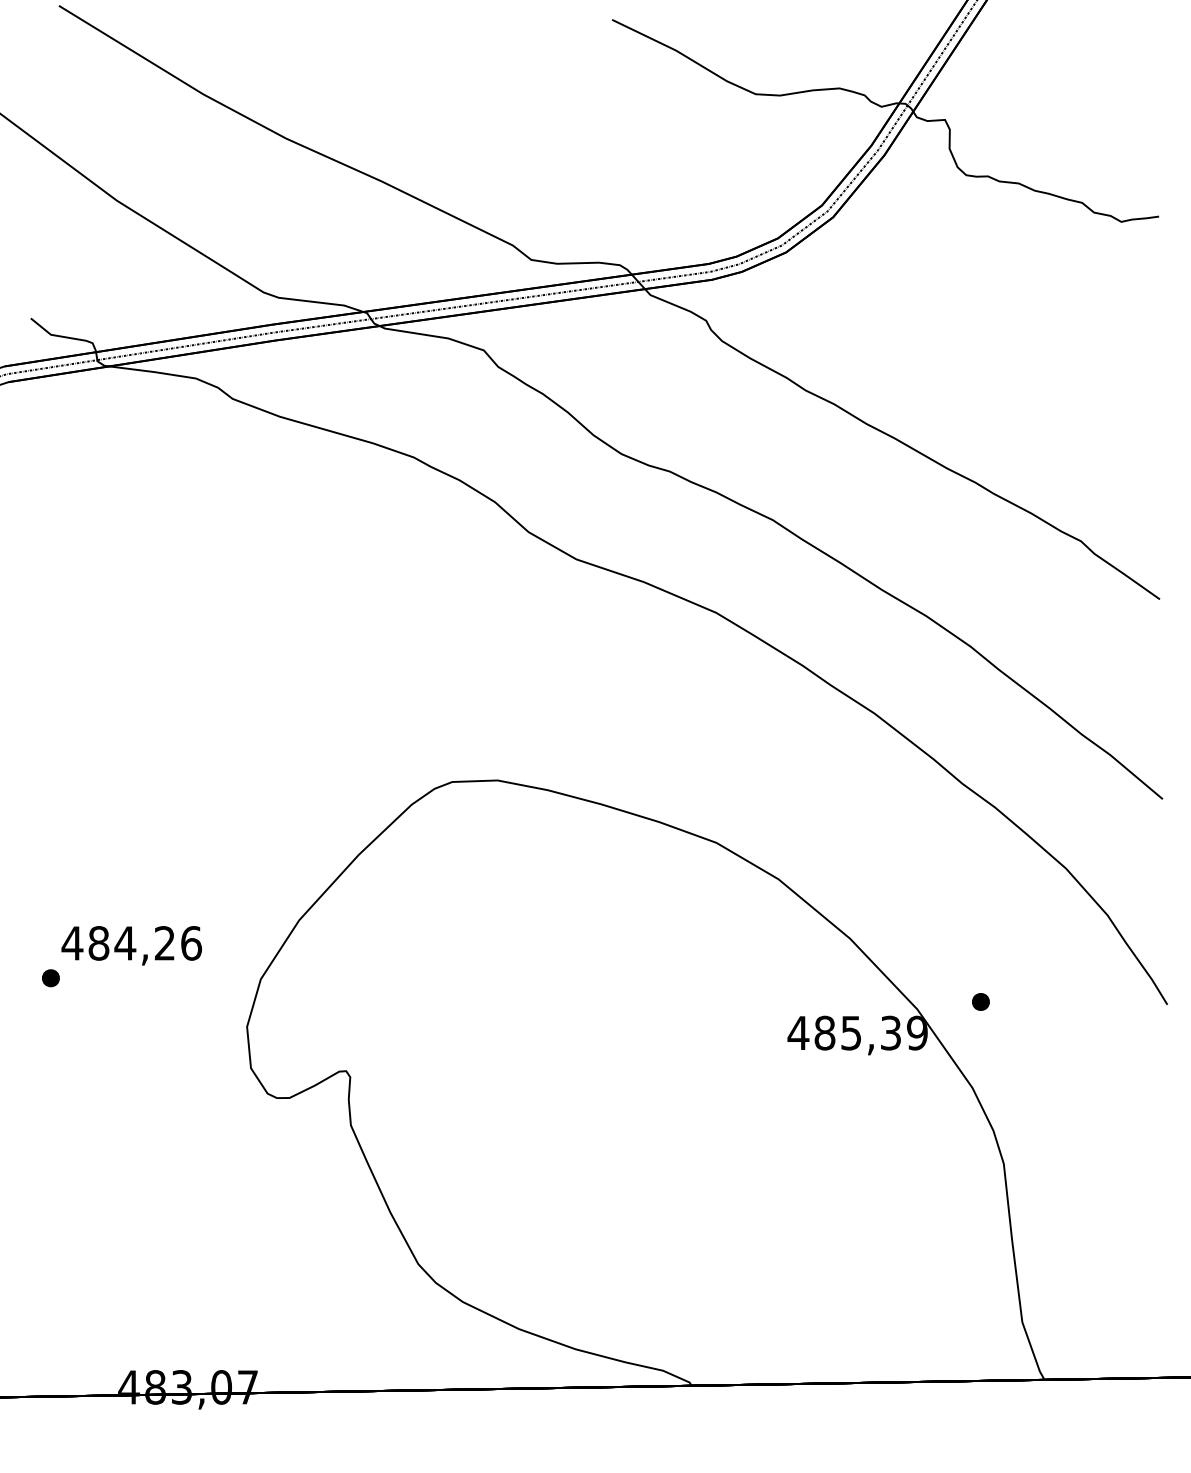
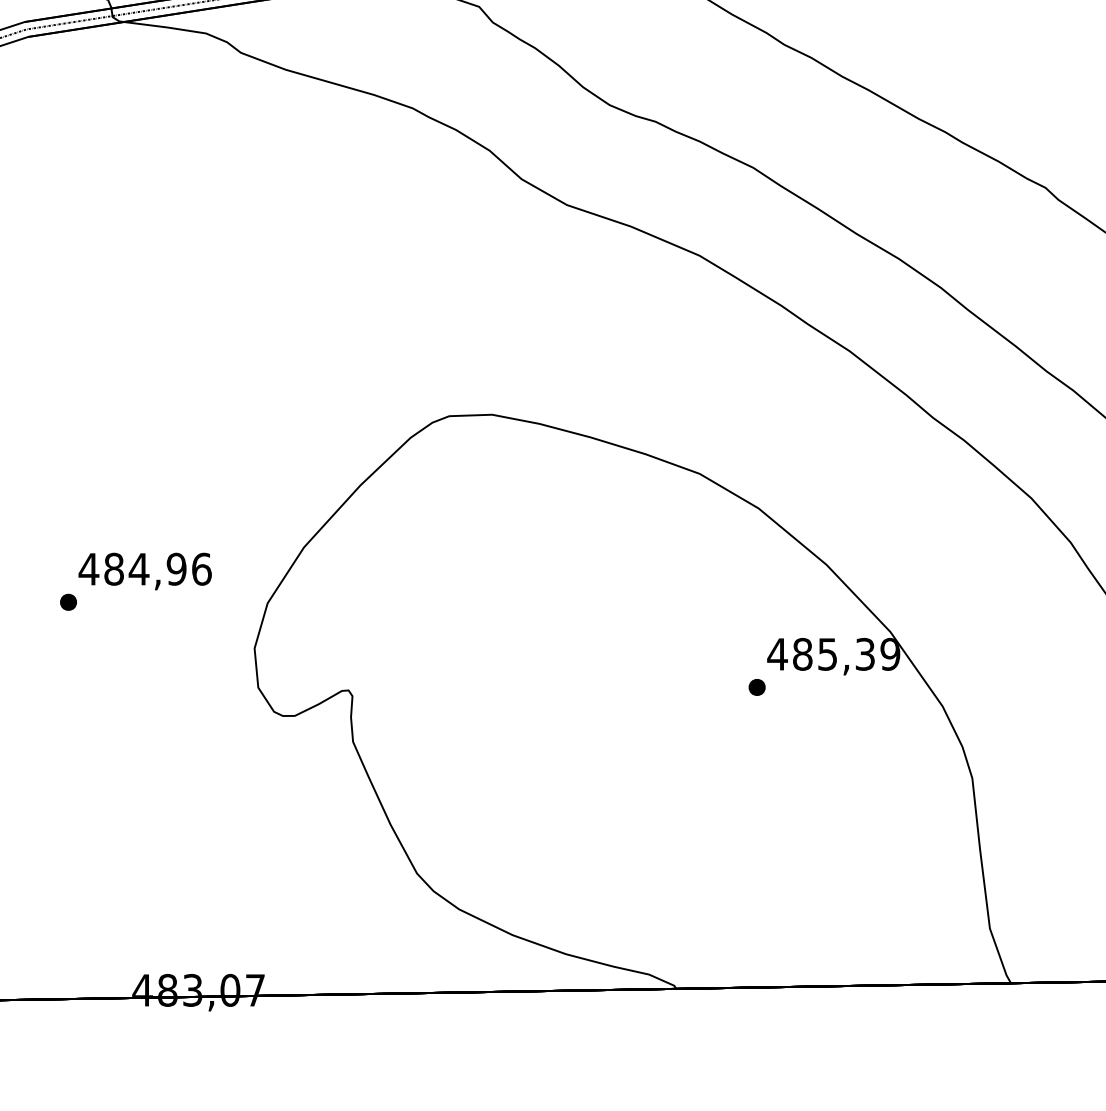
text: (164, 943) -> (176, 569), 484,26 -> 484,96
part: (980, 1001) -> (756, 686), moved

